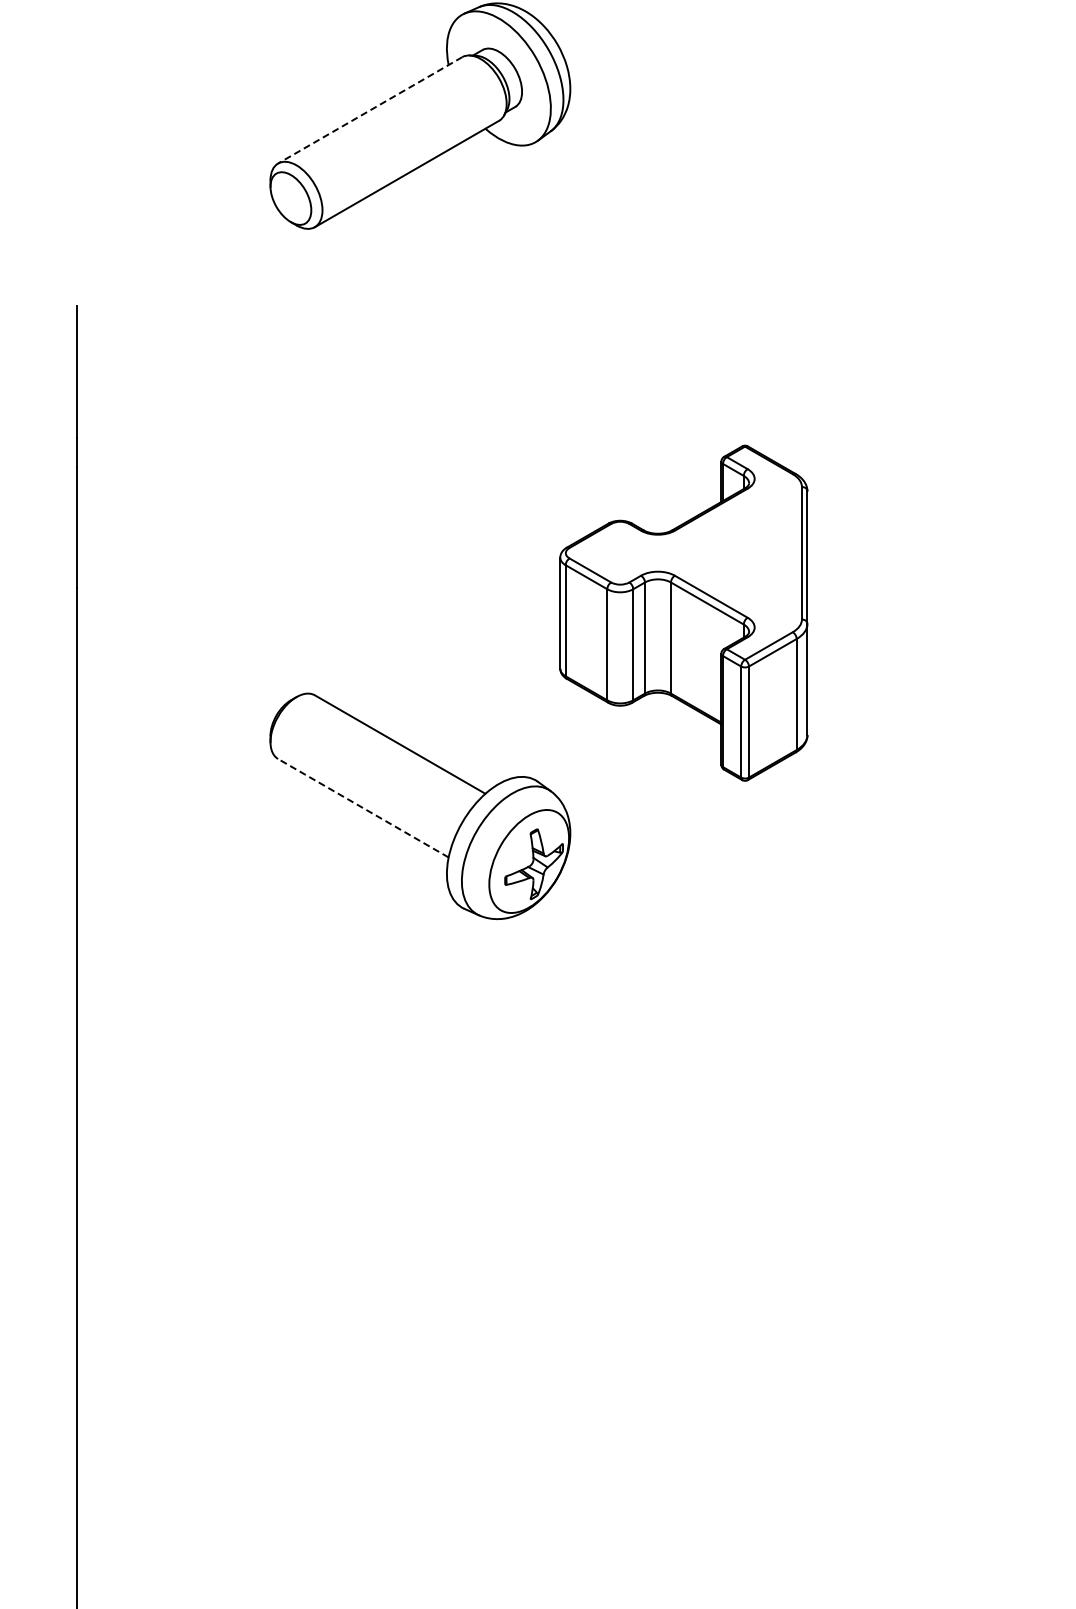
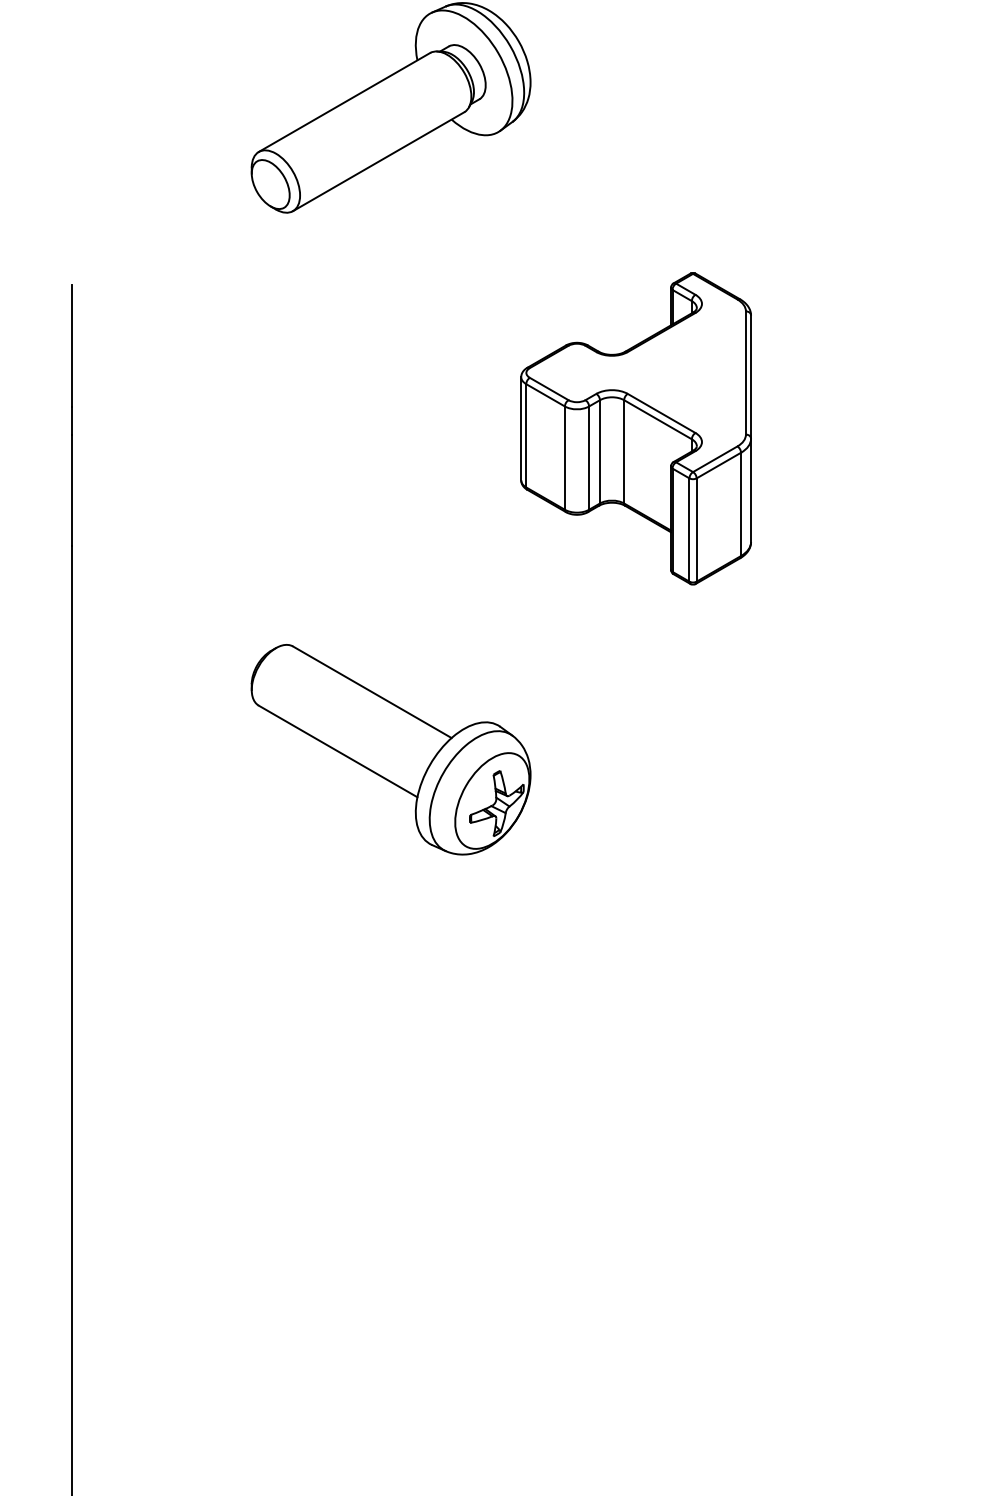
line: (369, 110) -> (343, 102), dashed -> solid
part: (683, 612) -> (635, 428), moved
line: (362, 807) -> (337, 750), dashed -> solid

